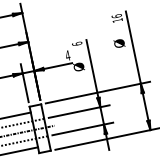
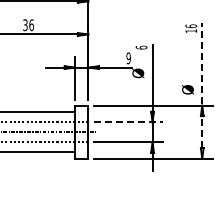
text: (119, 43) -> (187, 89), moved
text: (67, 55) -> (128, 58), 4 -> 9
line: (138, 70) -> (202, 90), solid -> dashed
line: (79, 111) -> (128, 122), solid -> dashed

